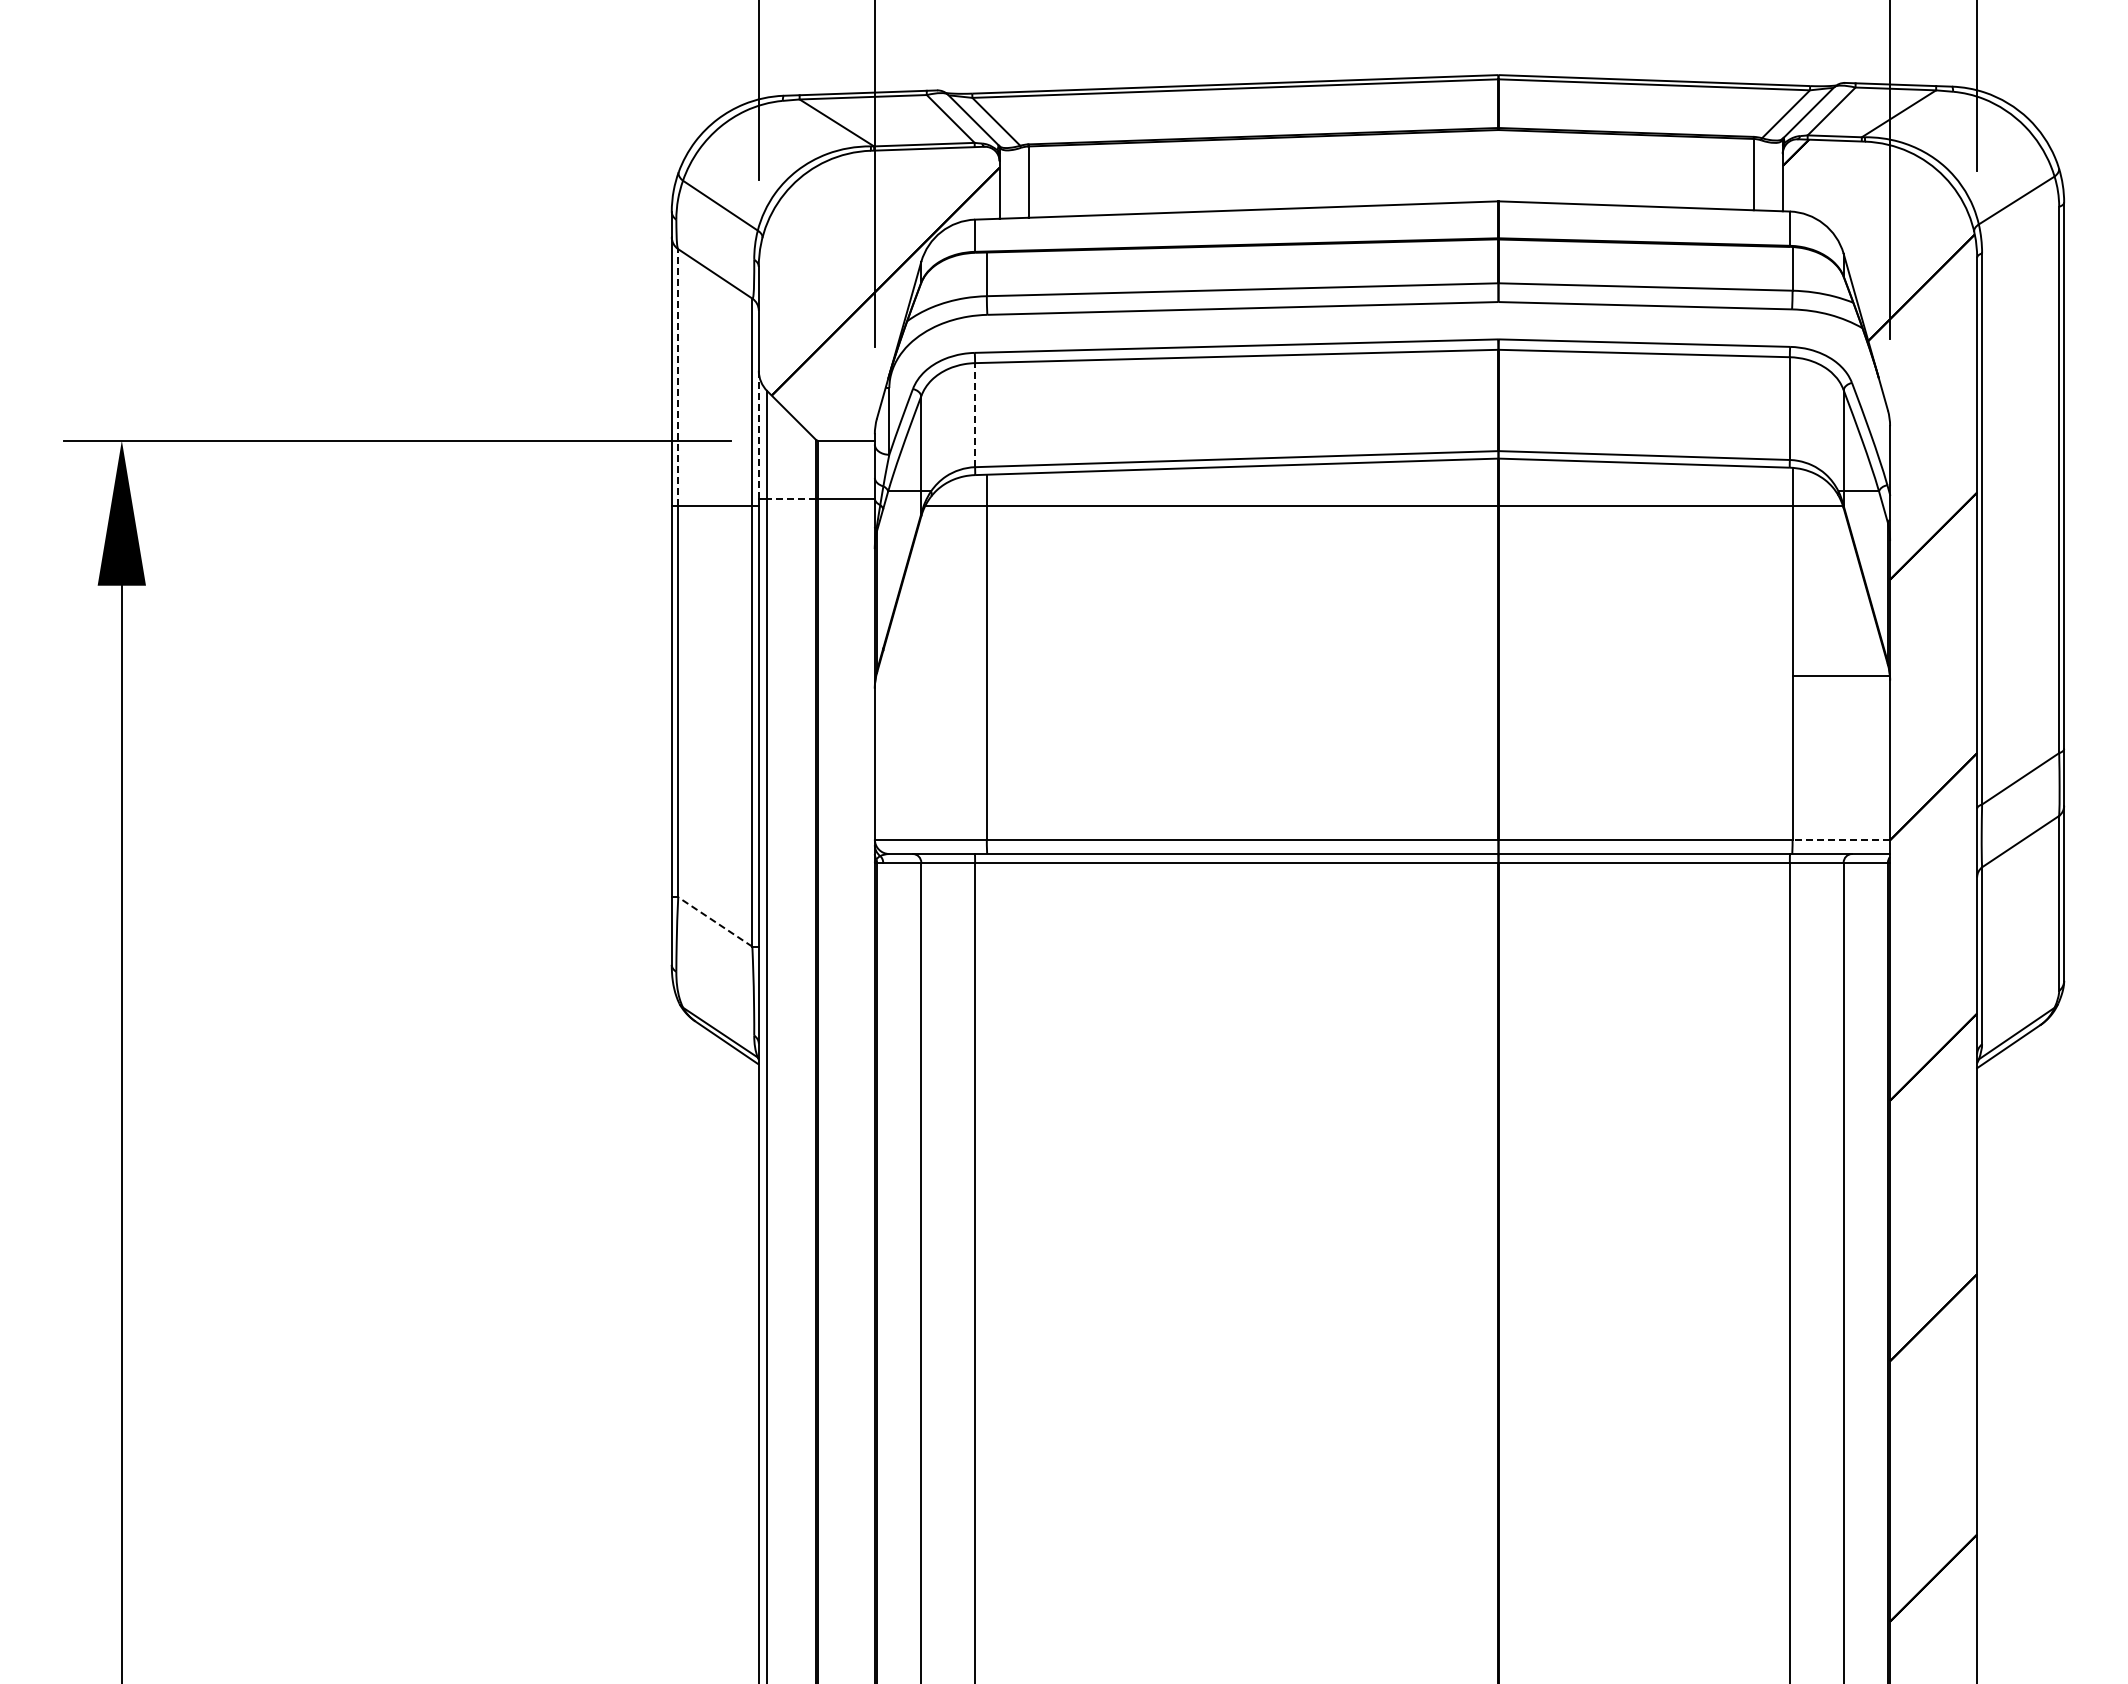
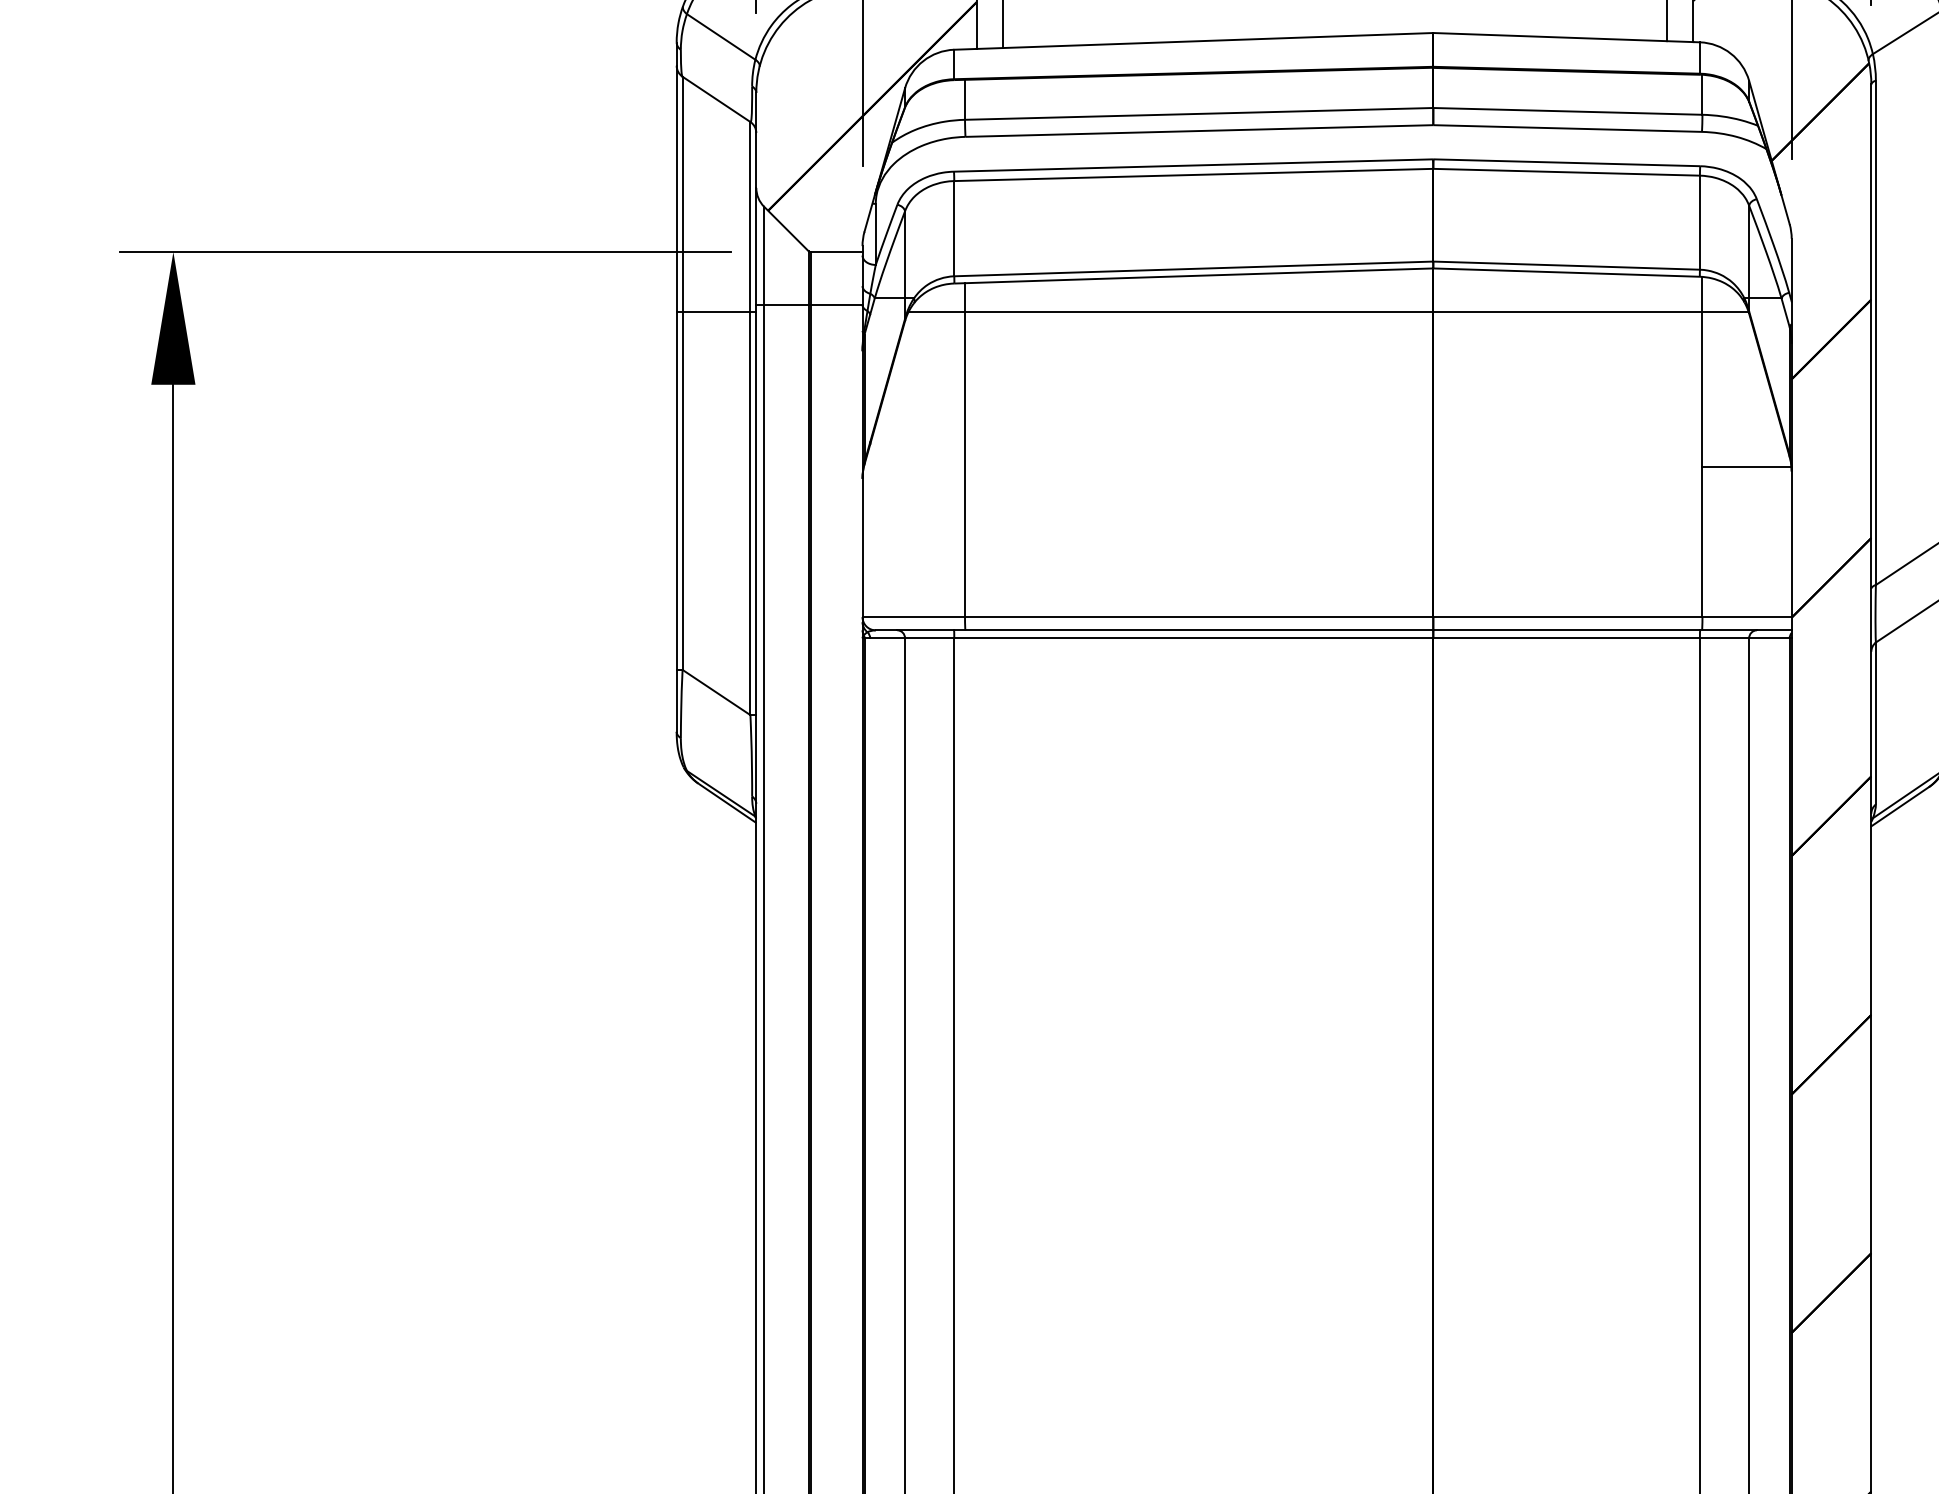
line: (678, 377) -> (682, 194), dashed -> solid
line: (975, 414) -> (954, 228), dashed -> solid
line: (758, 435) -> (756, 247), dashed -> solid
line: (791, 498) -> (786, 304), dashed -> solid
line: (1841, 839) -> (1747, 617), dashed -> solid
line: (715, 921) -> (716, 692), dashed -> solid

